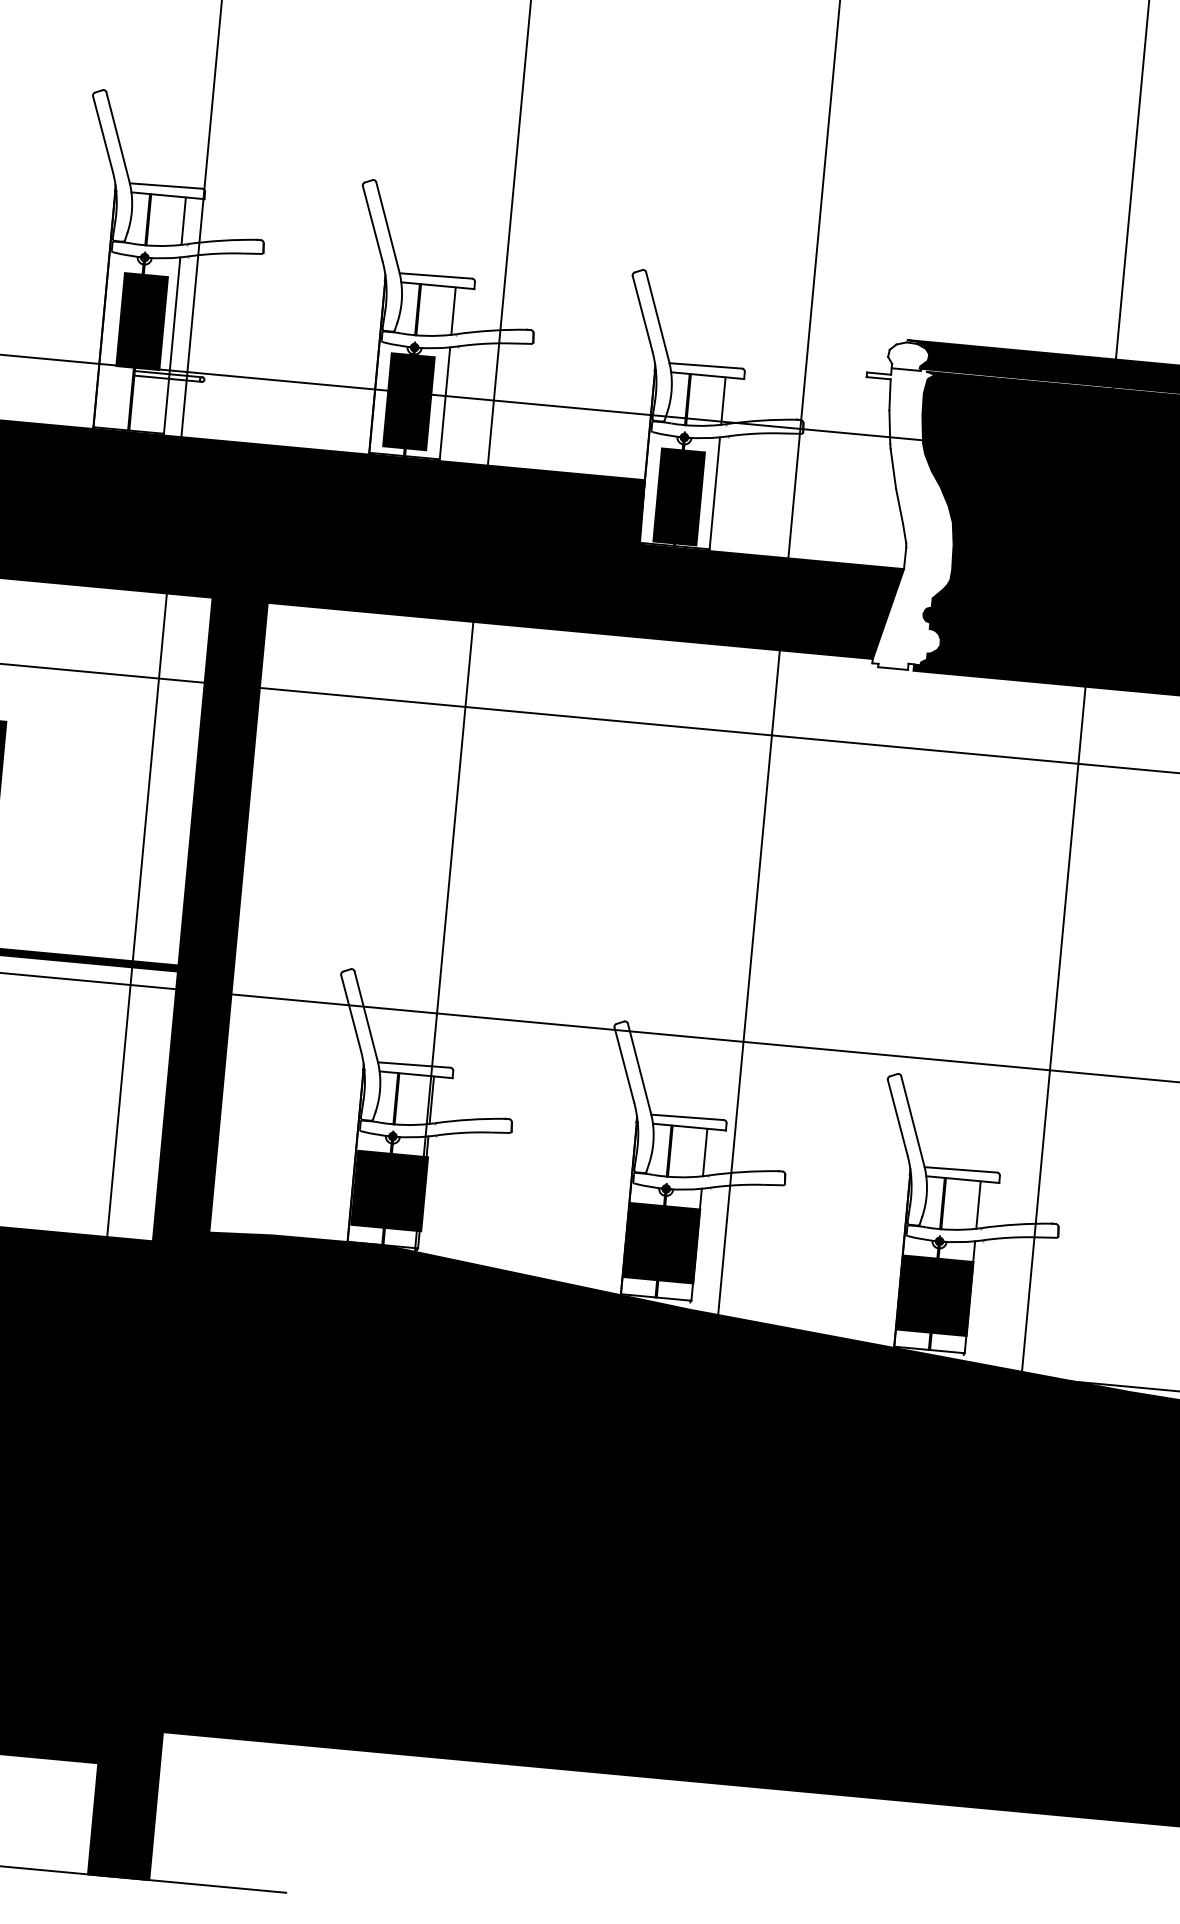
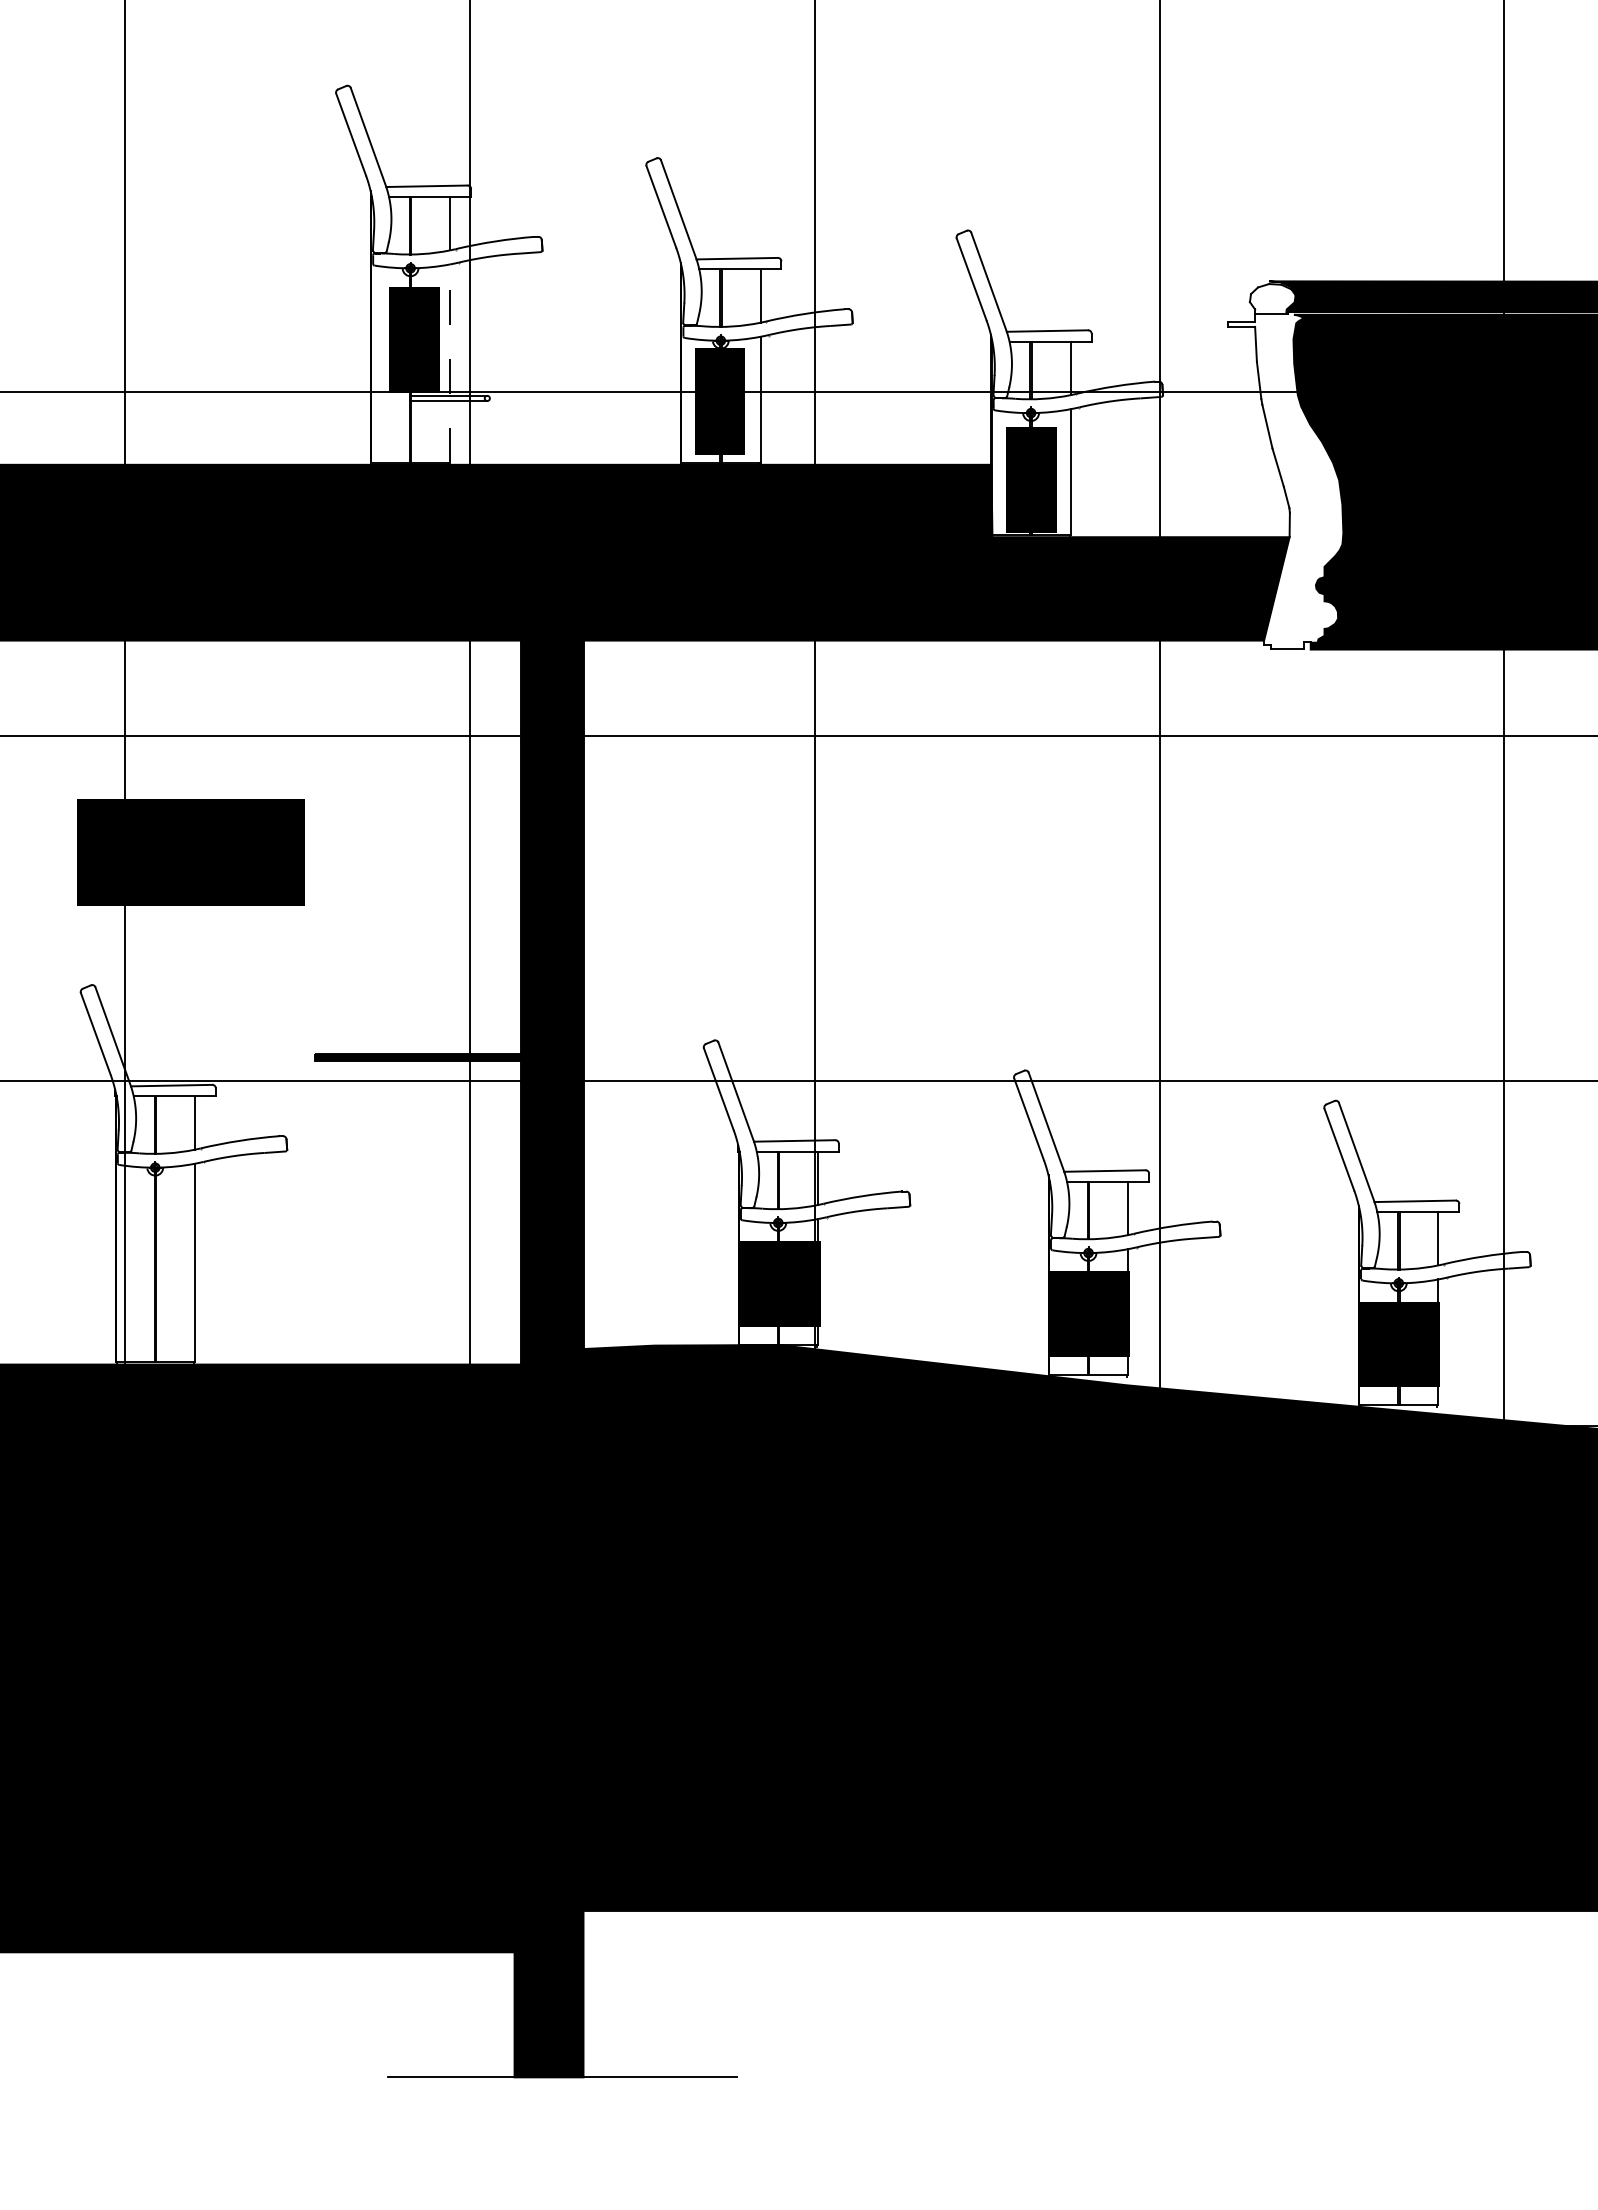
line: (172, 345) -> (450, 363), solid -> dashed

